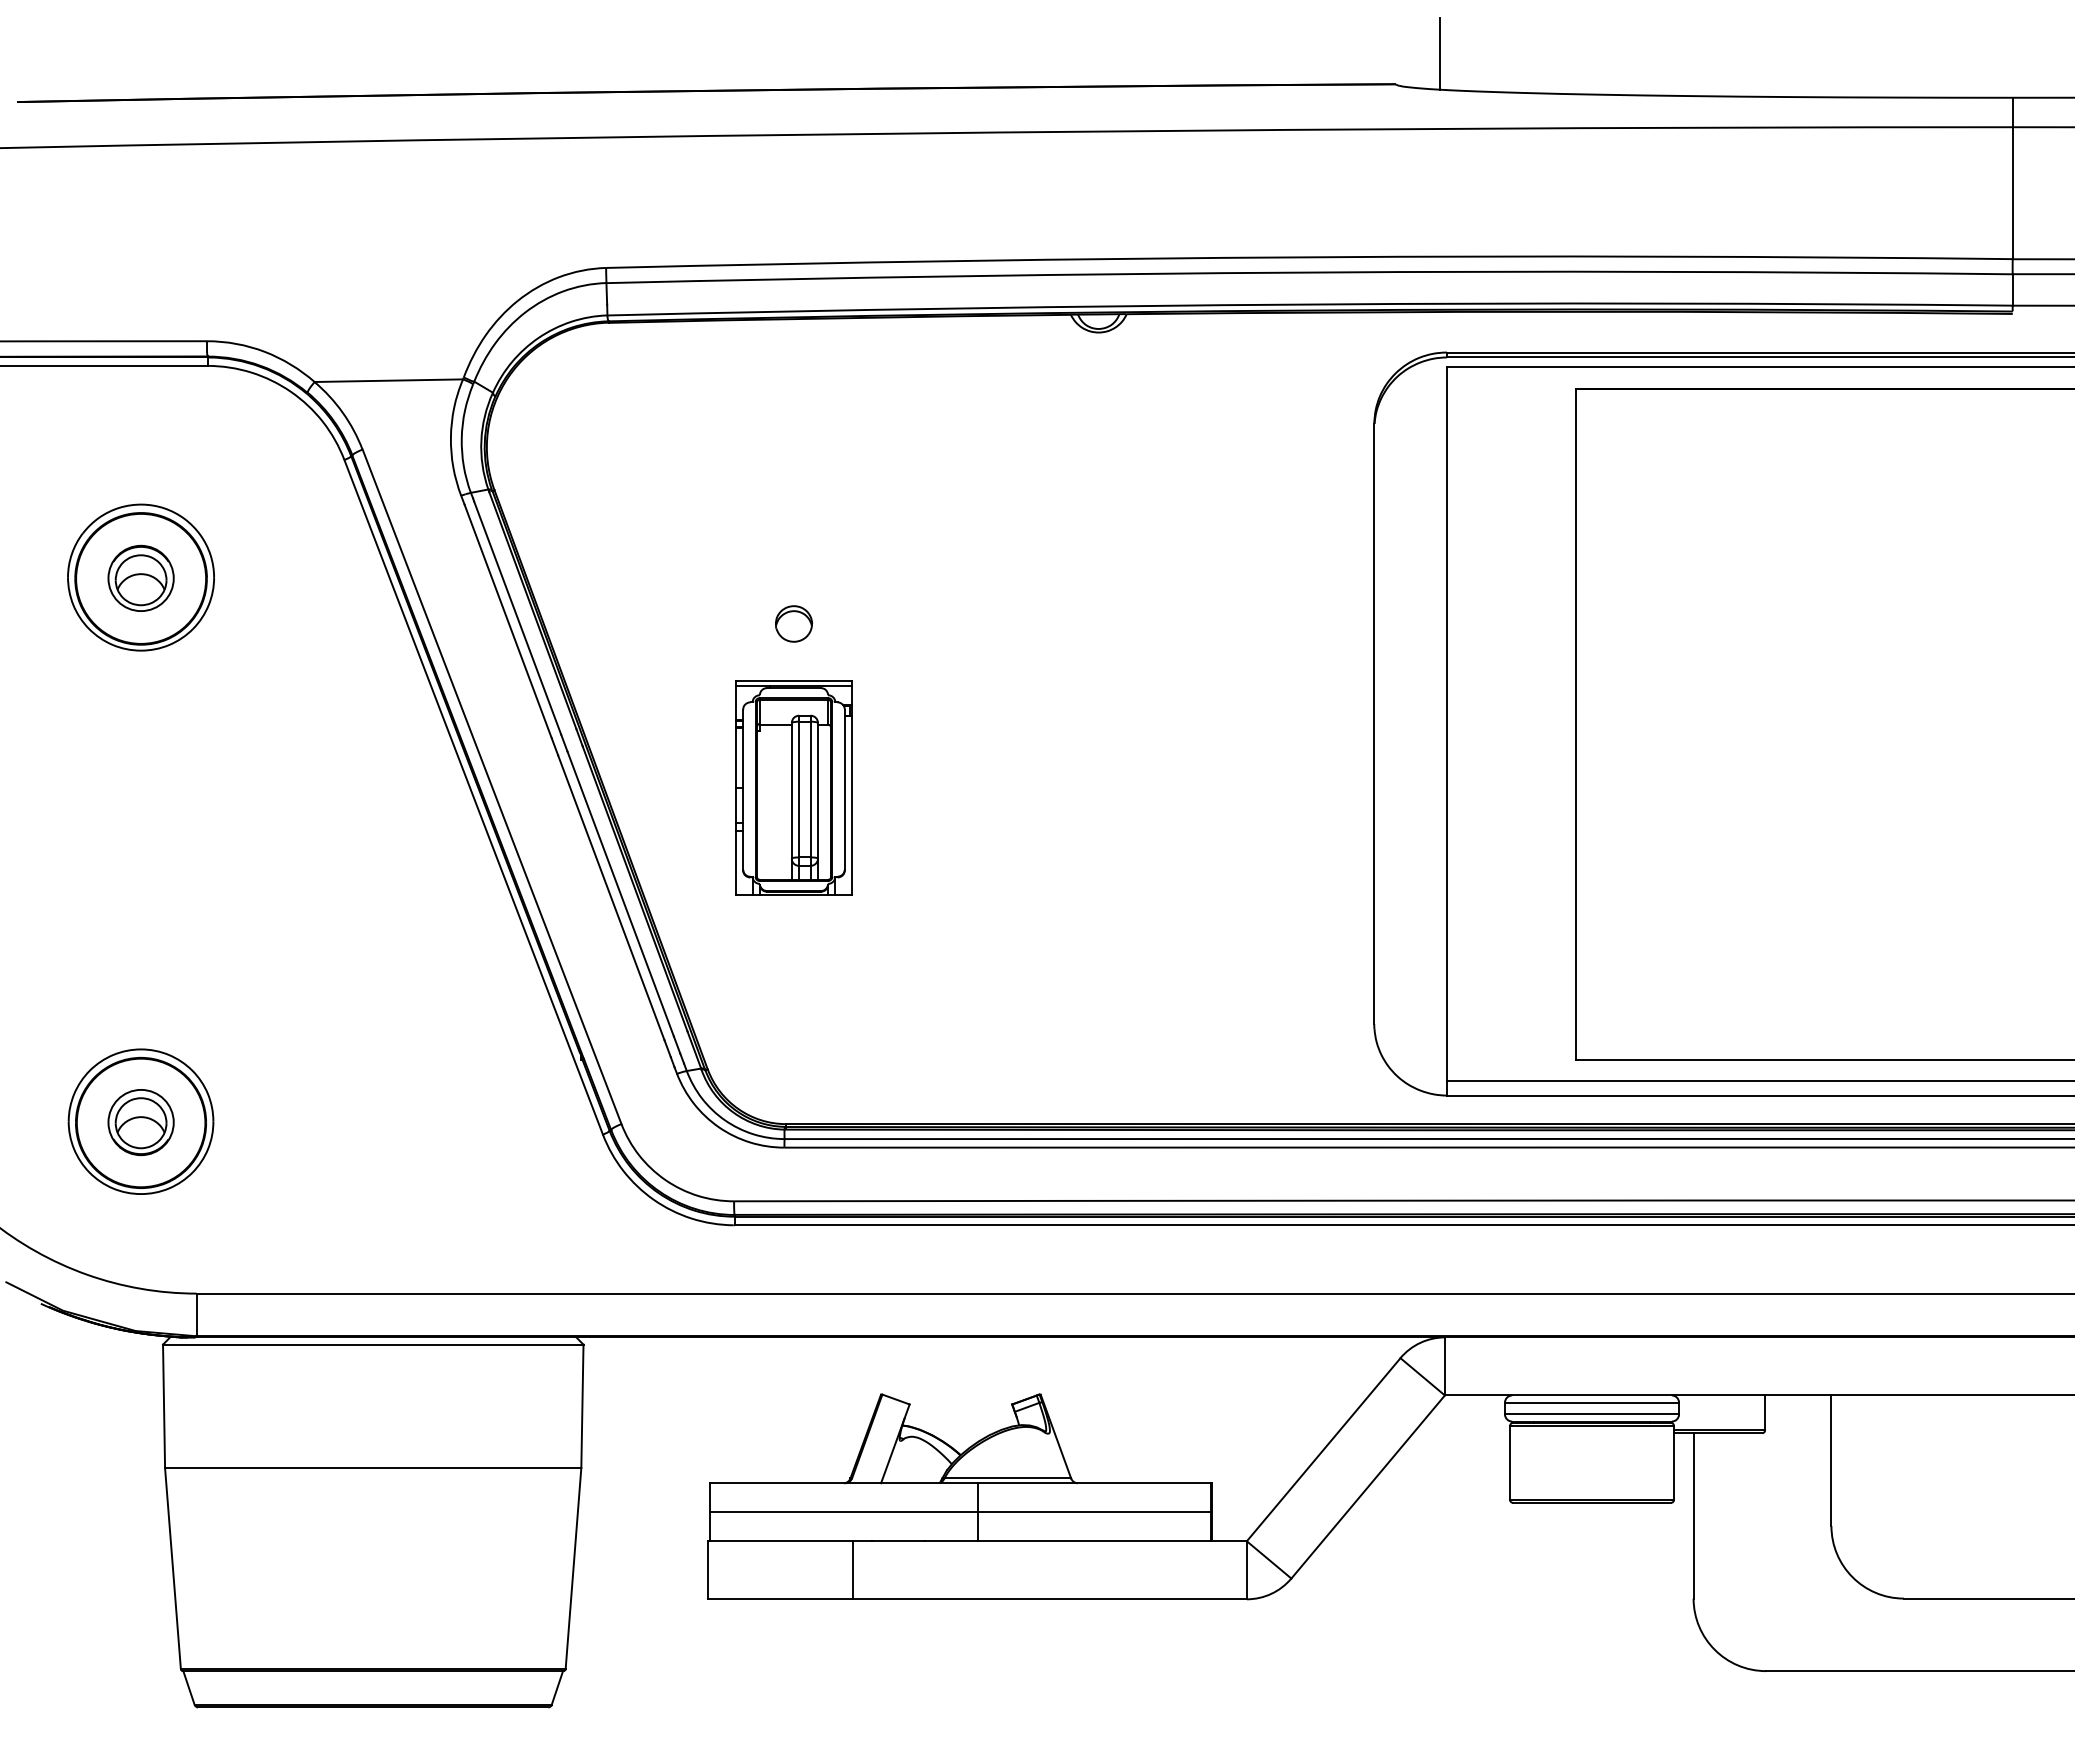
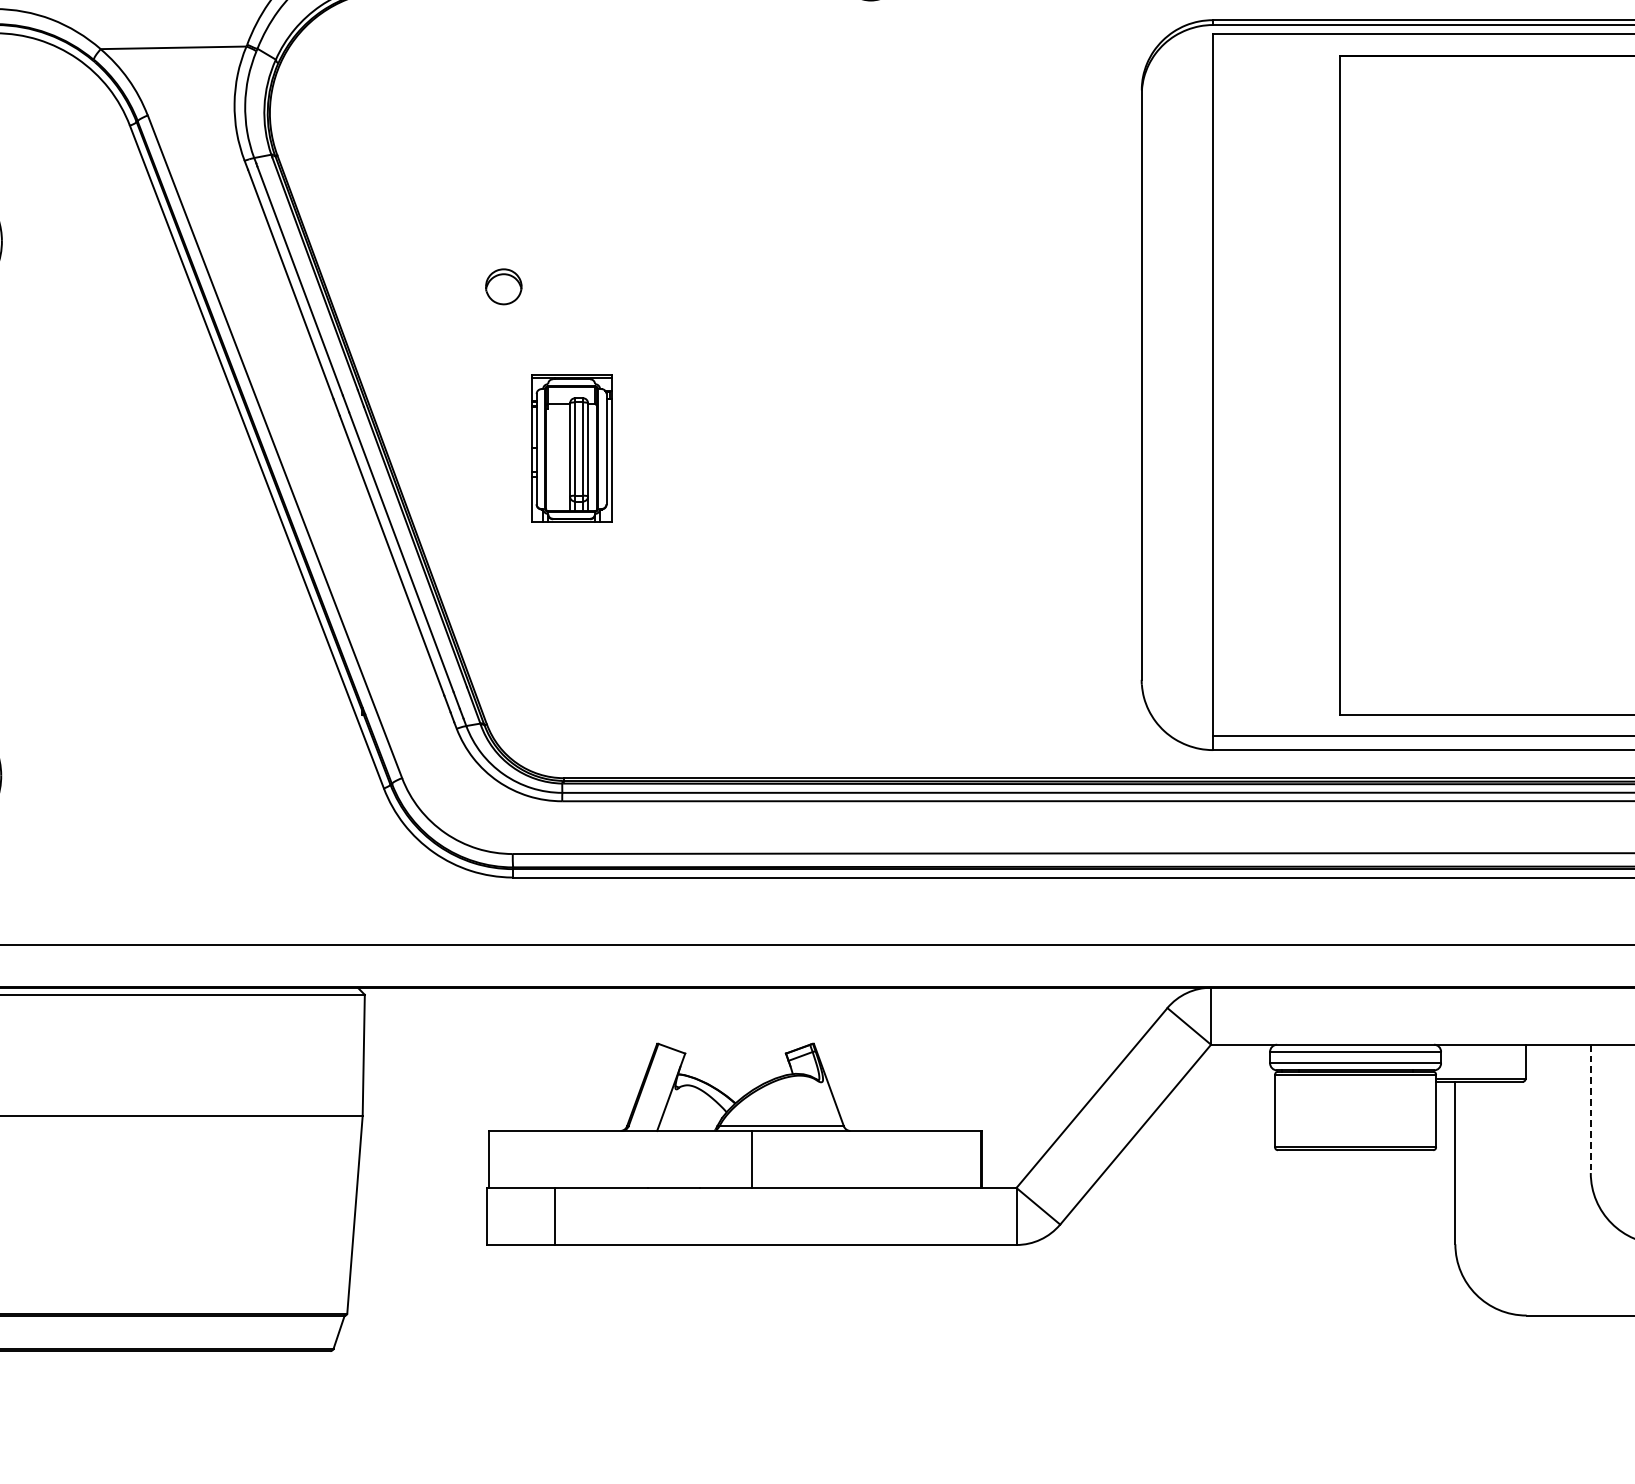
part: (793, 623) -> (503, 286), moved
part: (793, 787) -> (571, 447), size x0.7
line: (1831, 1461) -> (1590, 1109), solid -> dashed
line: (960, 1512) -> (735, 1159), removed
line: (853, 1570) -> (555, 1216), moved

